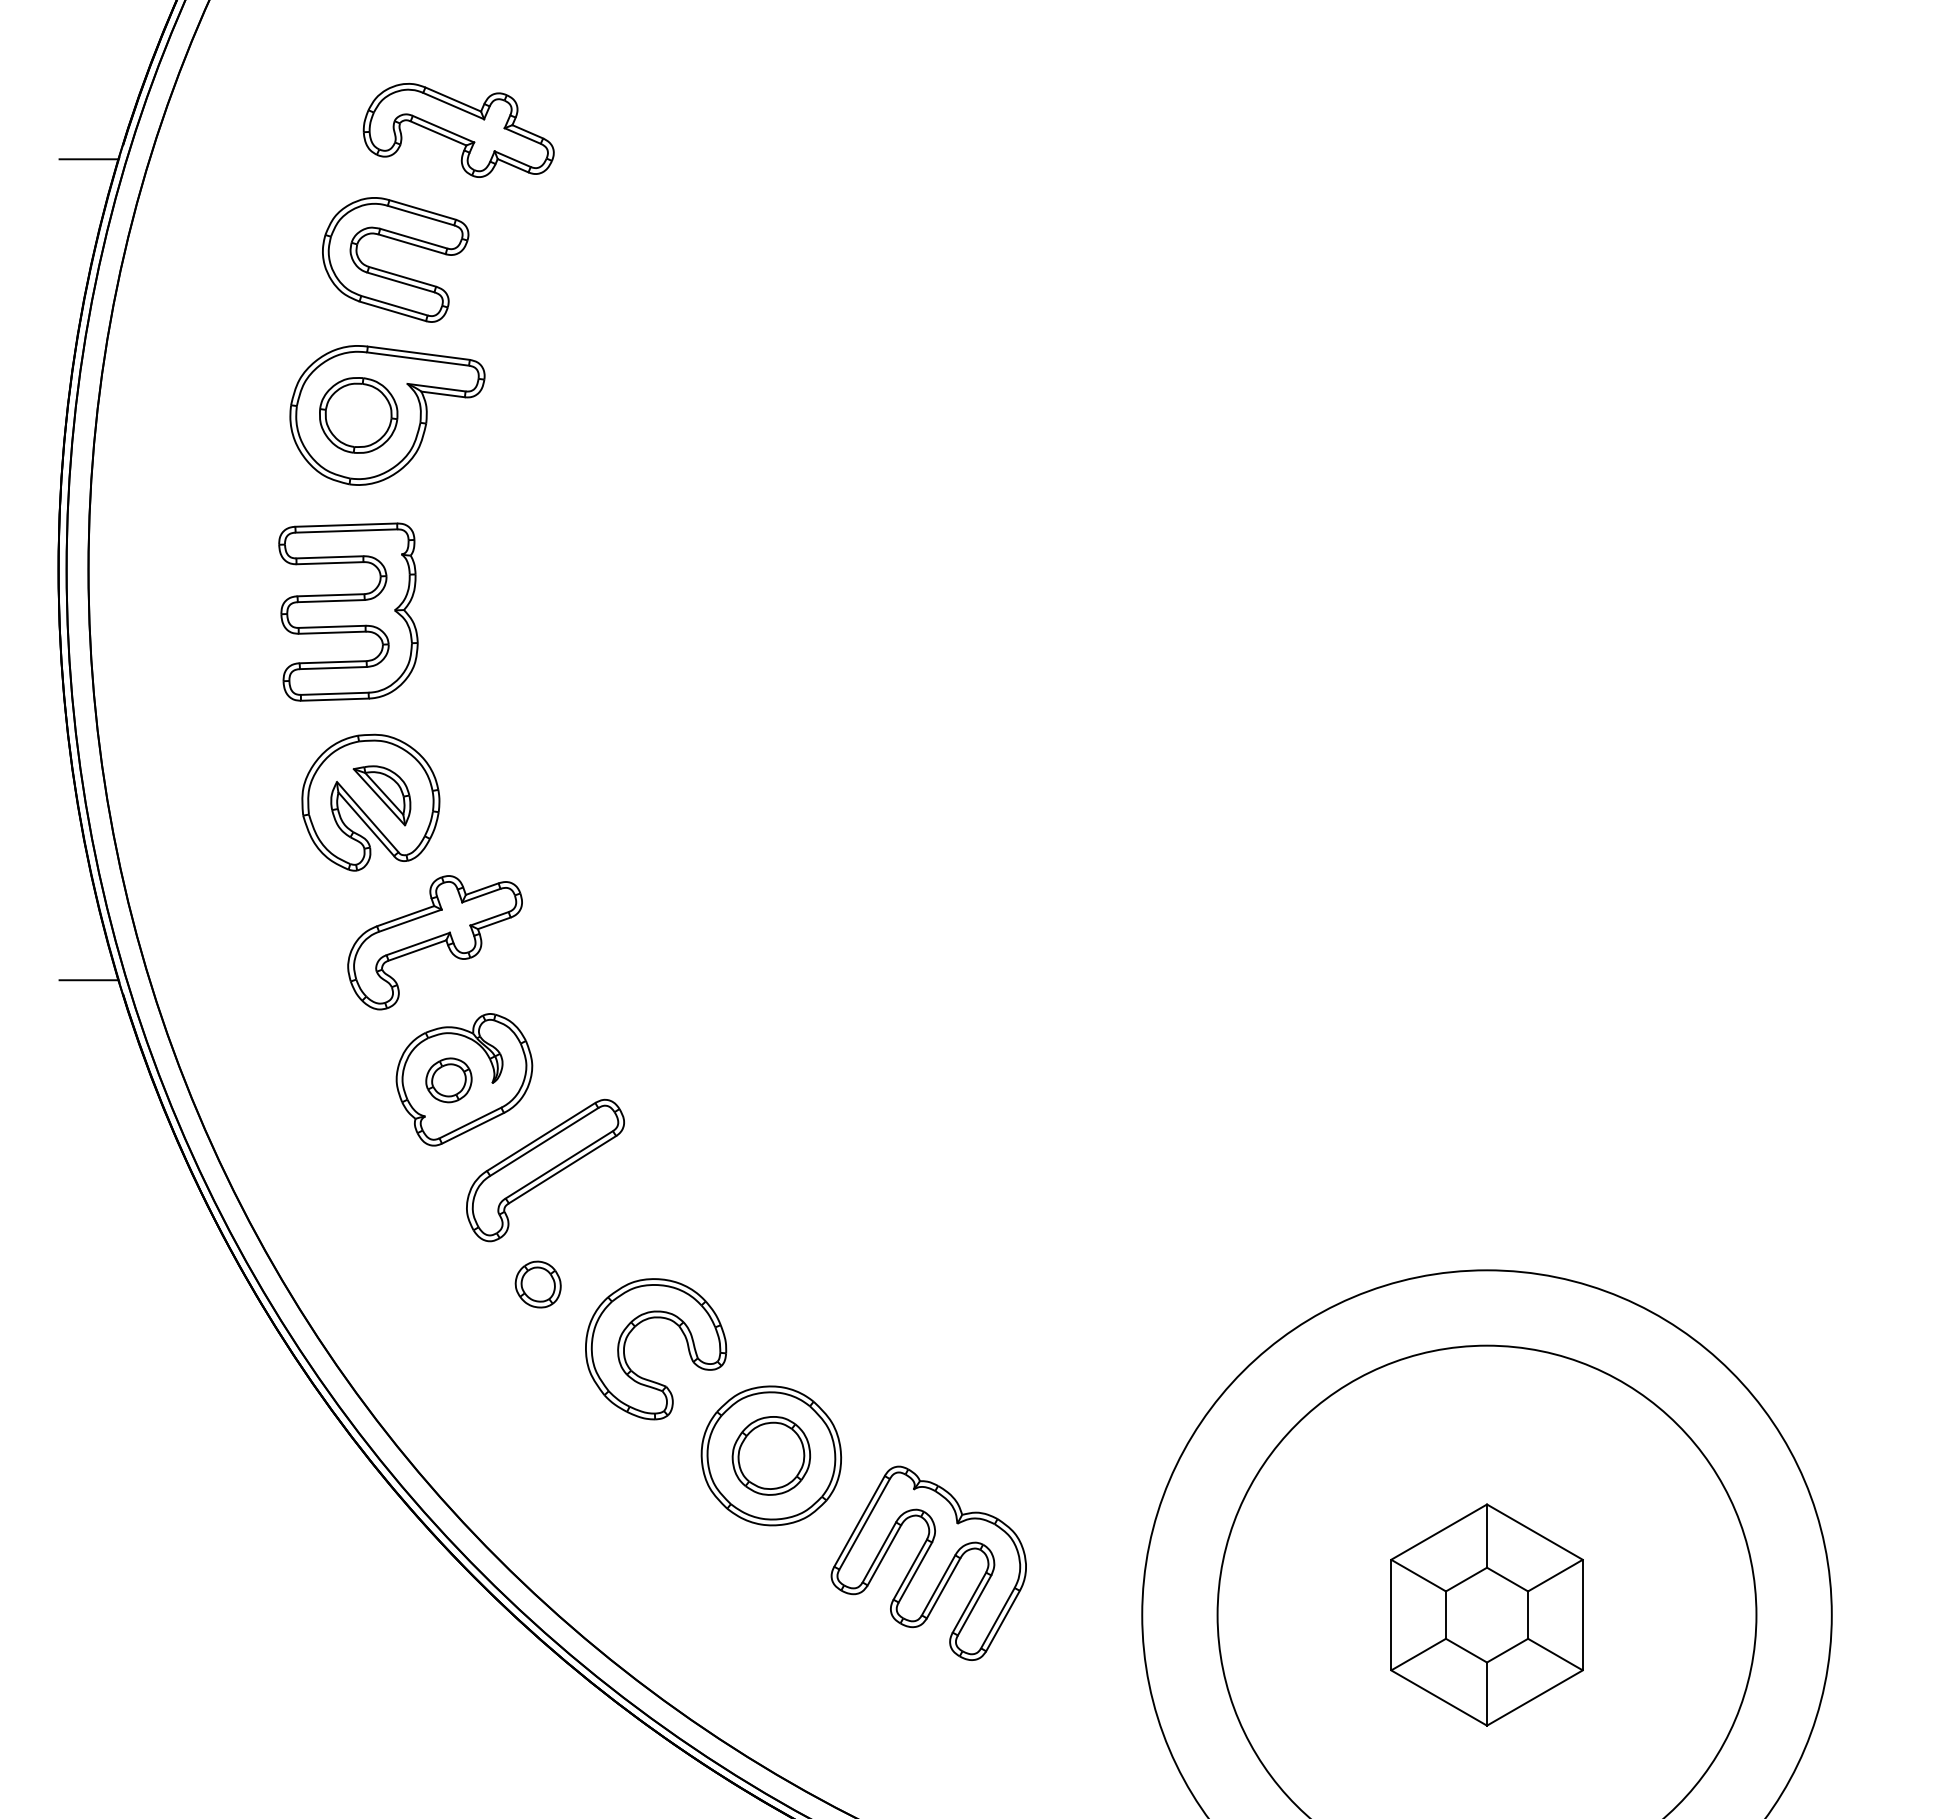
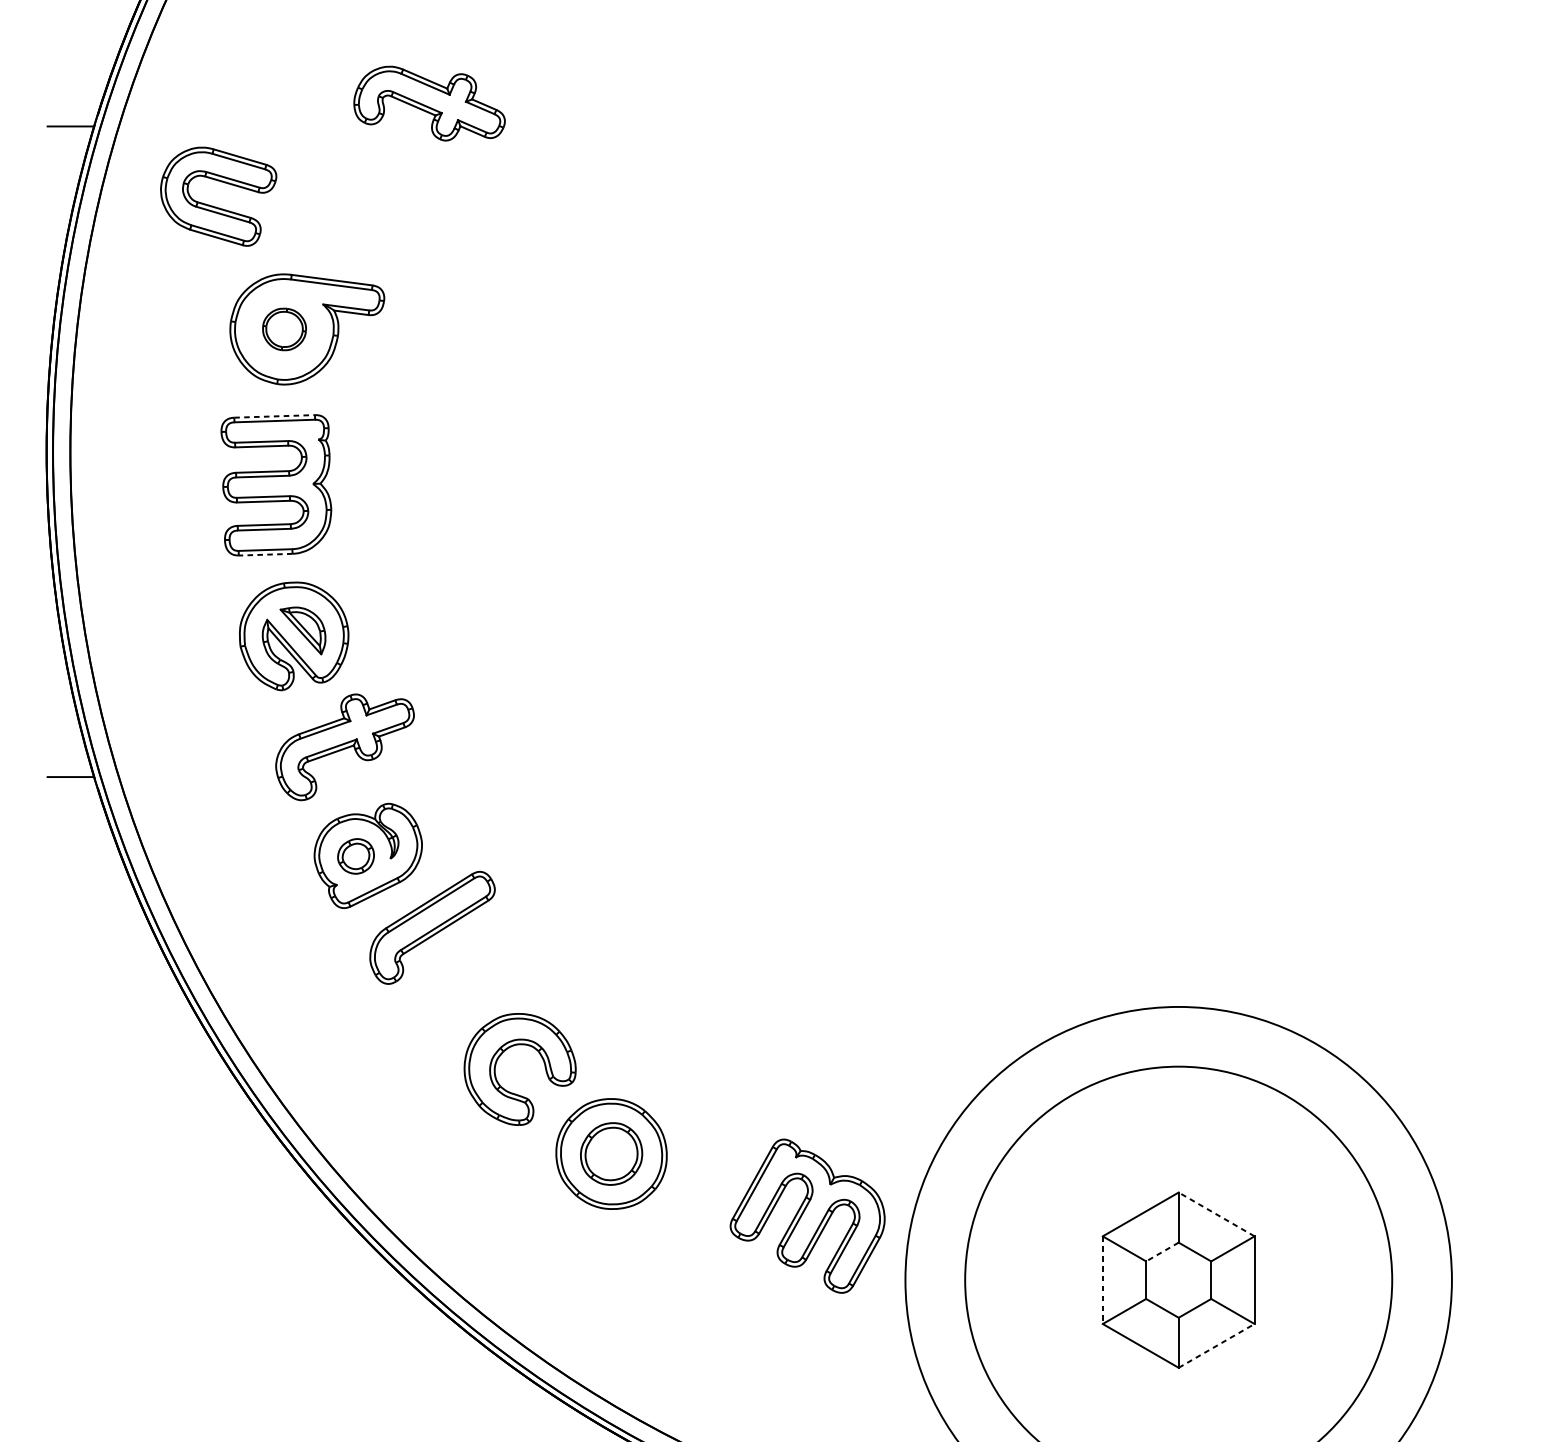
part: (458, 130) -> (429, 103), moved
part: (392, 272) -> (216, 206), moved
part: (358, 415) -> (284, 329), size x0.7
line: (346, 525) -> (274, 416), solid -> dashed
line: (334, 699) -> (265, 554), solid -> dashed
part: (537, 1284) -> (426, 1018), removed
line: (1534, 1531) -> (1216, 1213), solid -> dashed
part: (928, 1562) -> (807, 1215), moved
line: (1466, 1579) -> (1162, 1251), solid -> dashed
line: (1391, 1615) -> (1102, 1280), solid -> dashed
line: (1535, 1697) -> (1217, 1345), solid -> dashed

